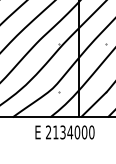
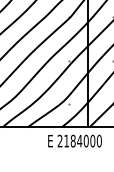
text: (62, 131) -> (72, 140), 2134000 -> 2184000

